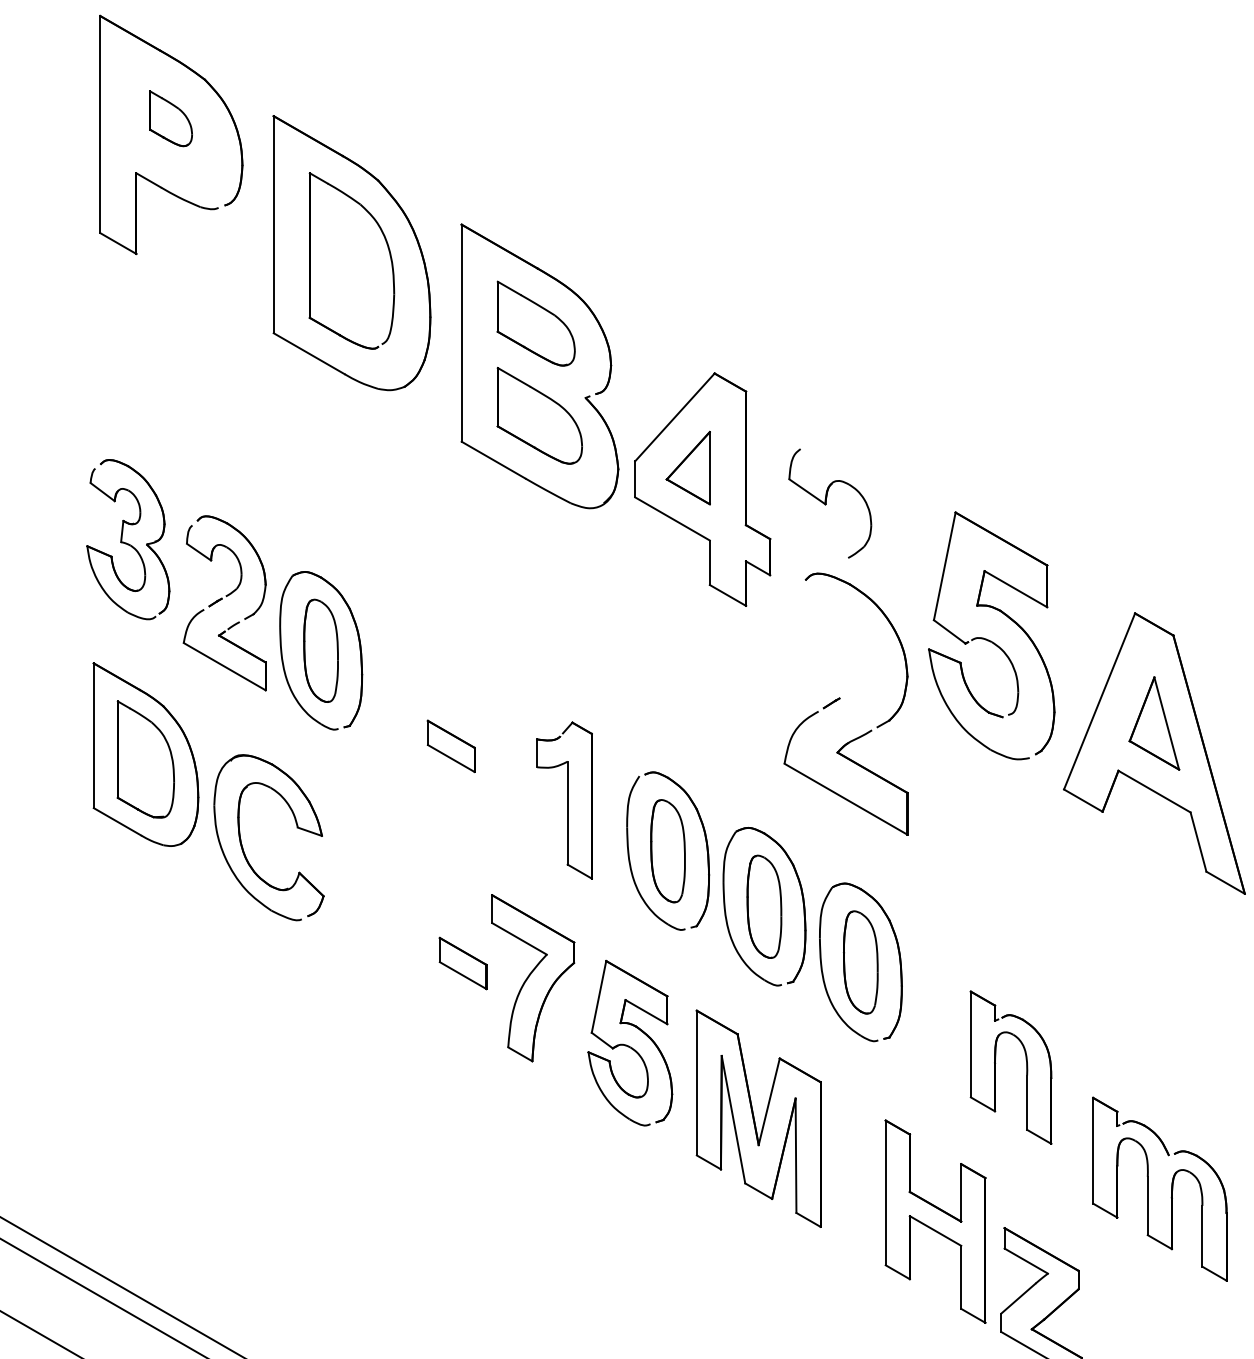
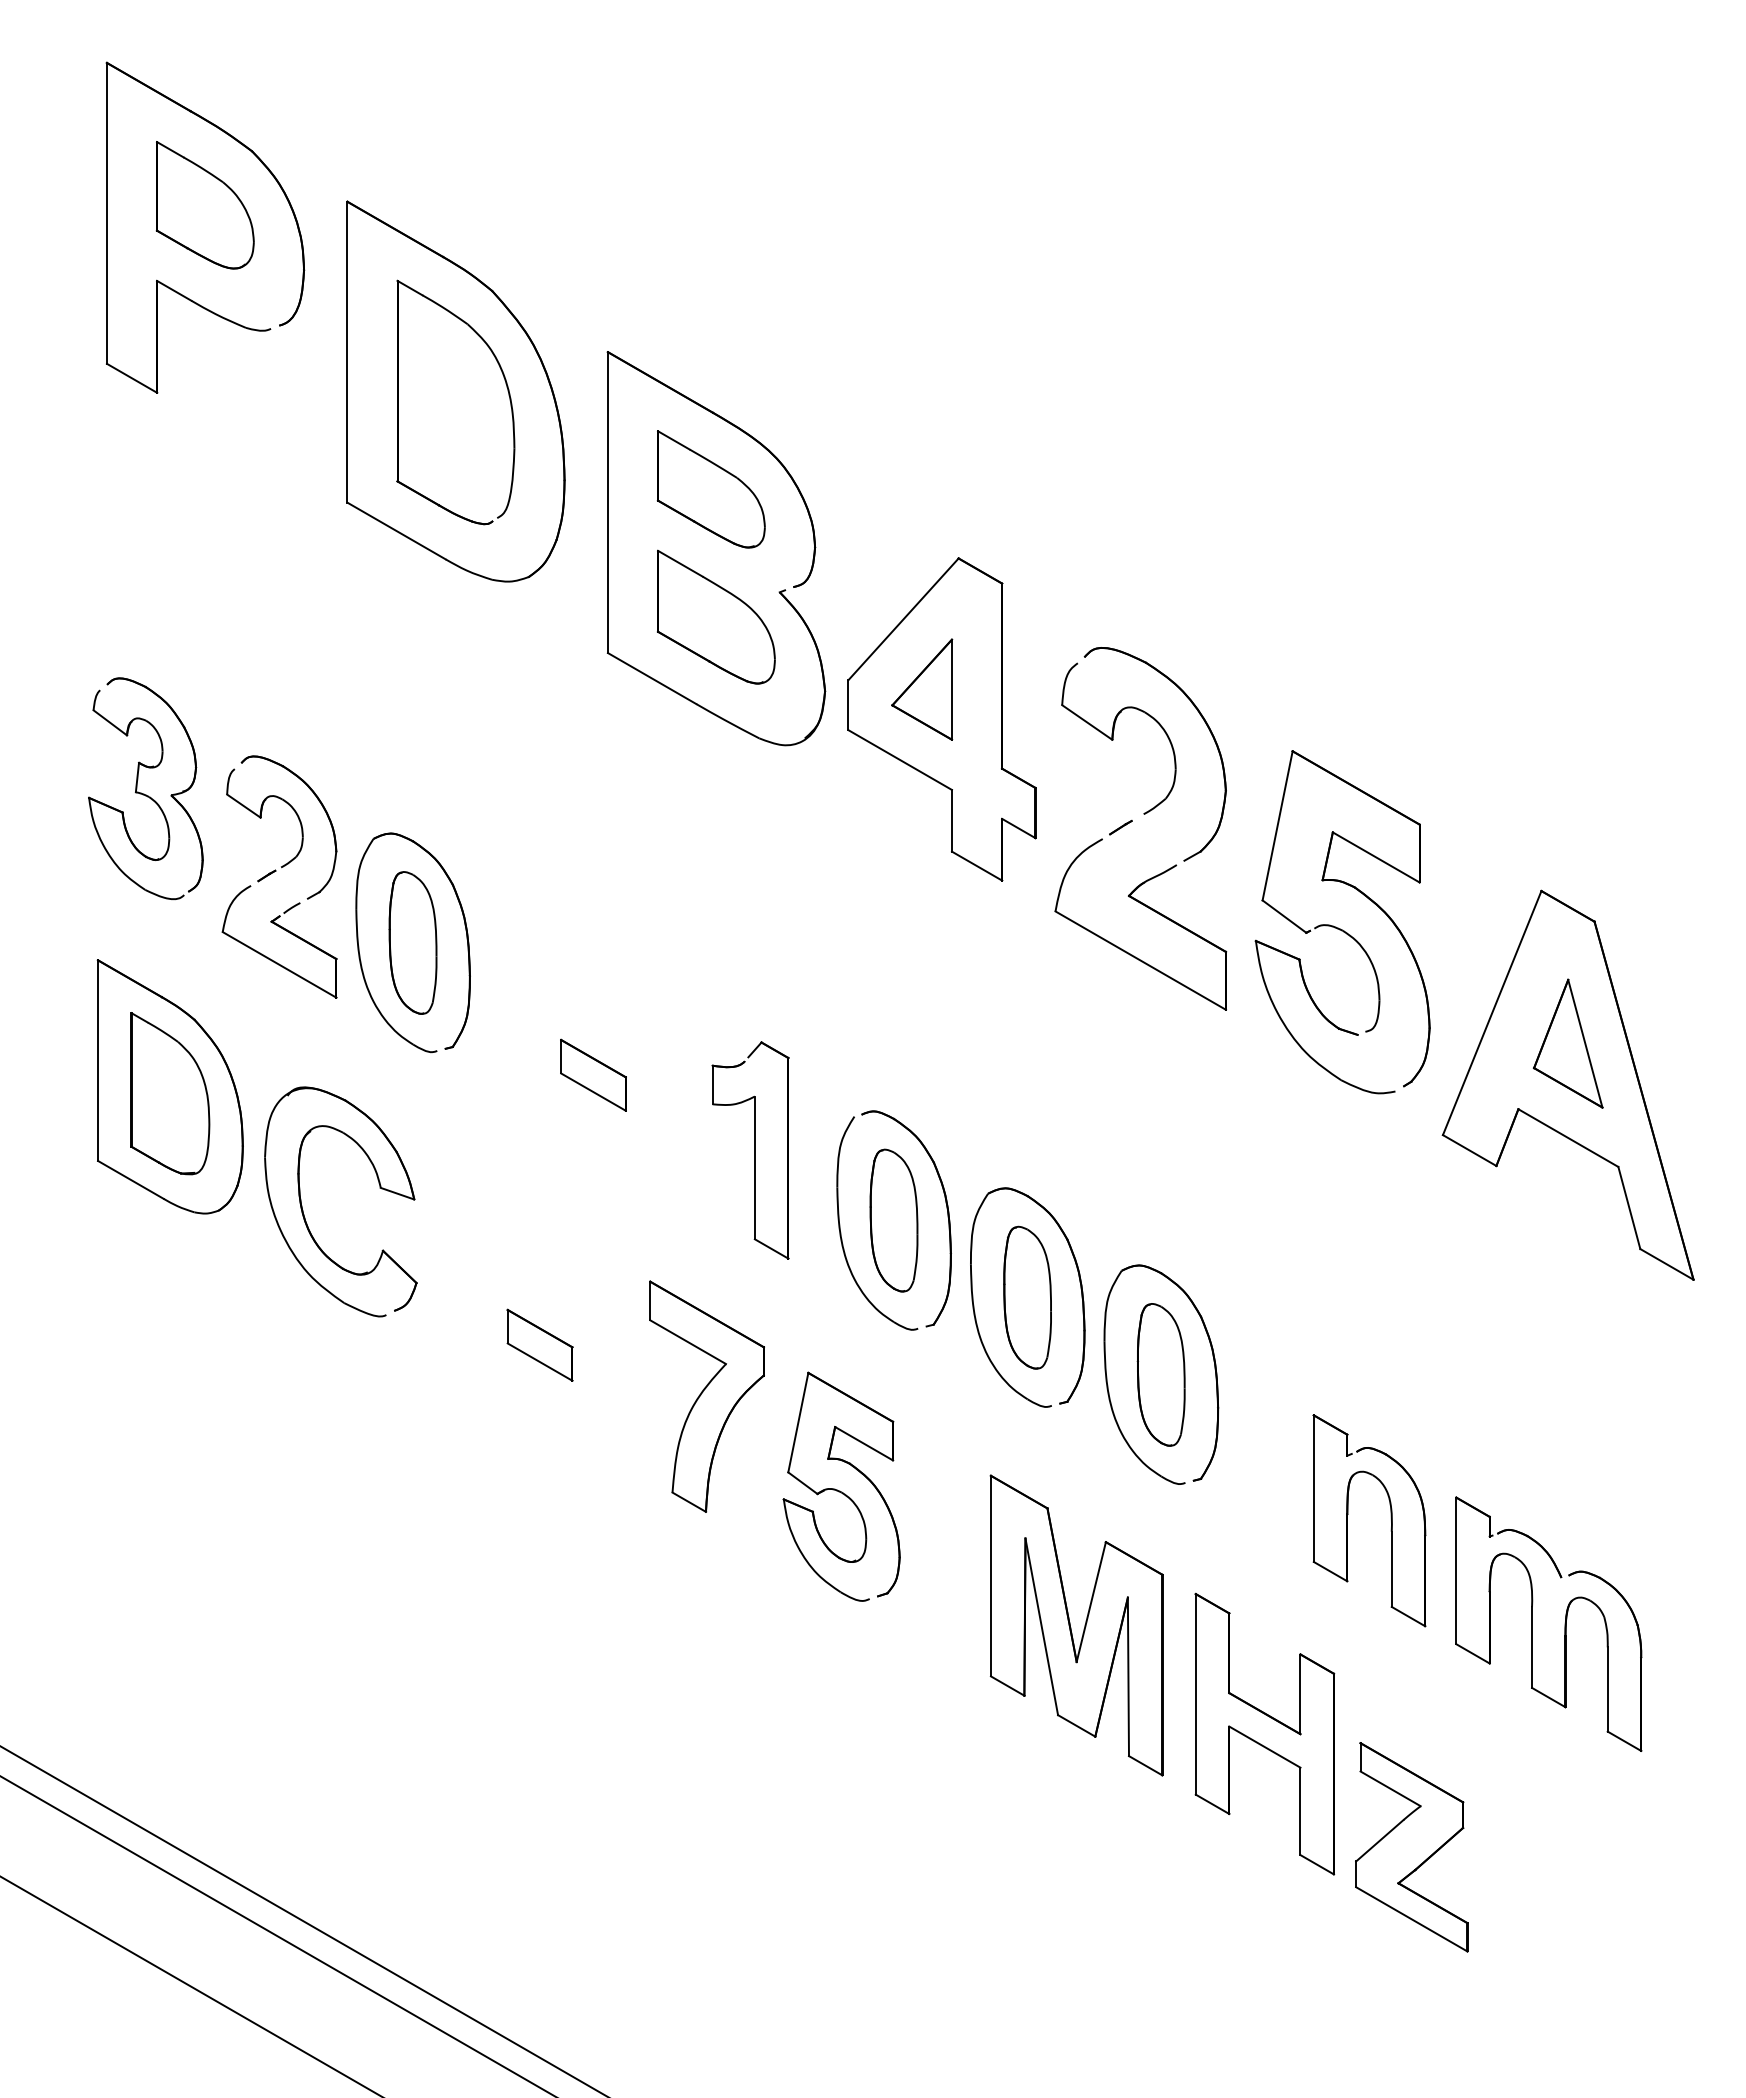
part: (170, 118) -> (204, 205), size x1.67
part: (840, 698) -> (1132, 821), moved
part: (462, 962) -> (539, 1344), moved
part: (758, 1118) -> (1076, 1625), moved
part: (1148, 1188) -> (1532, 1623), moved

